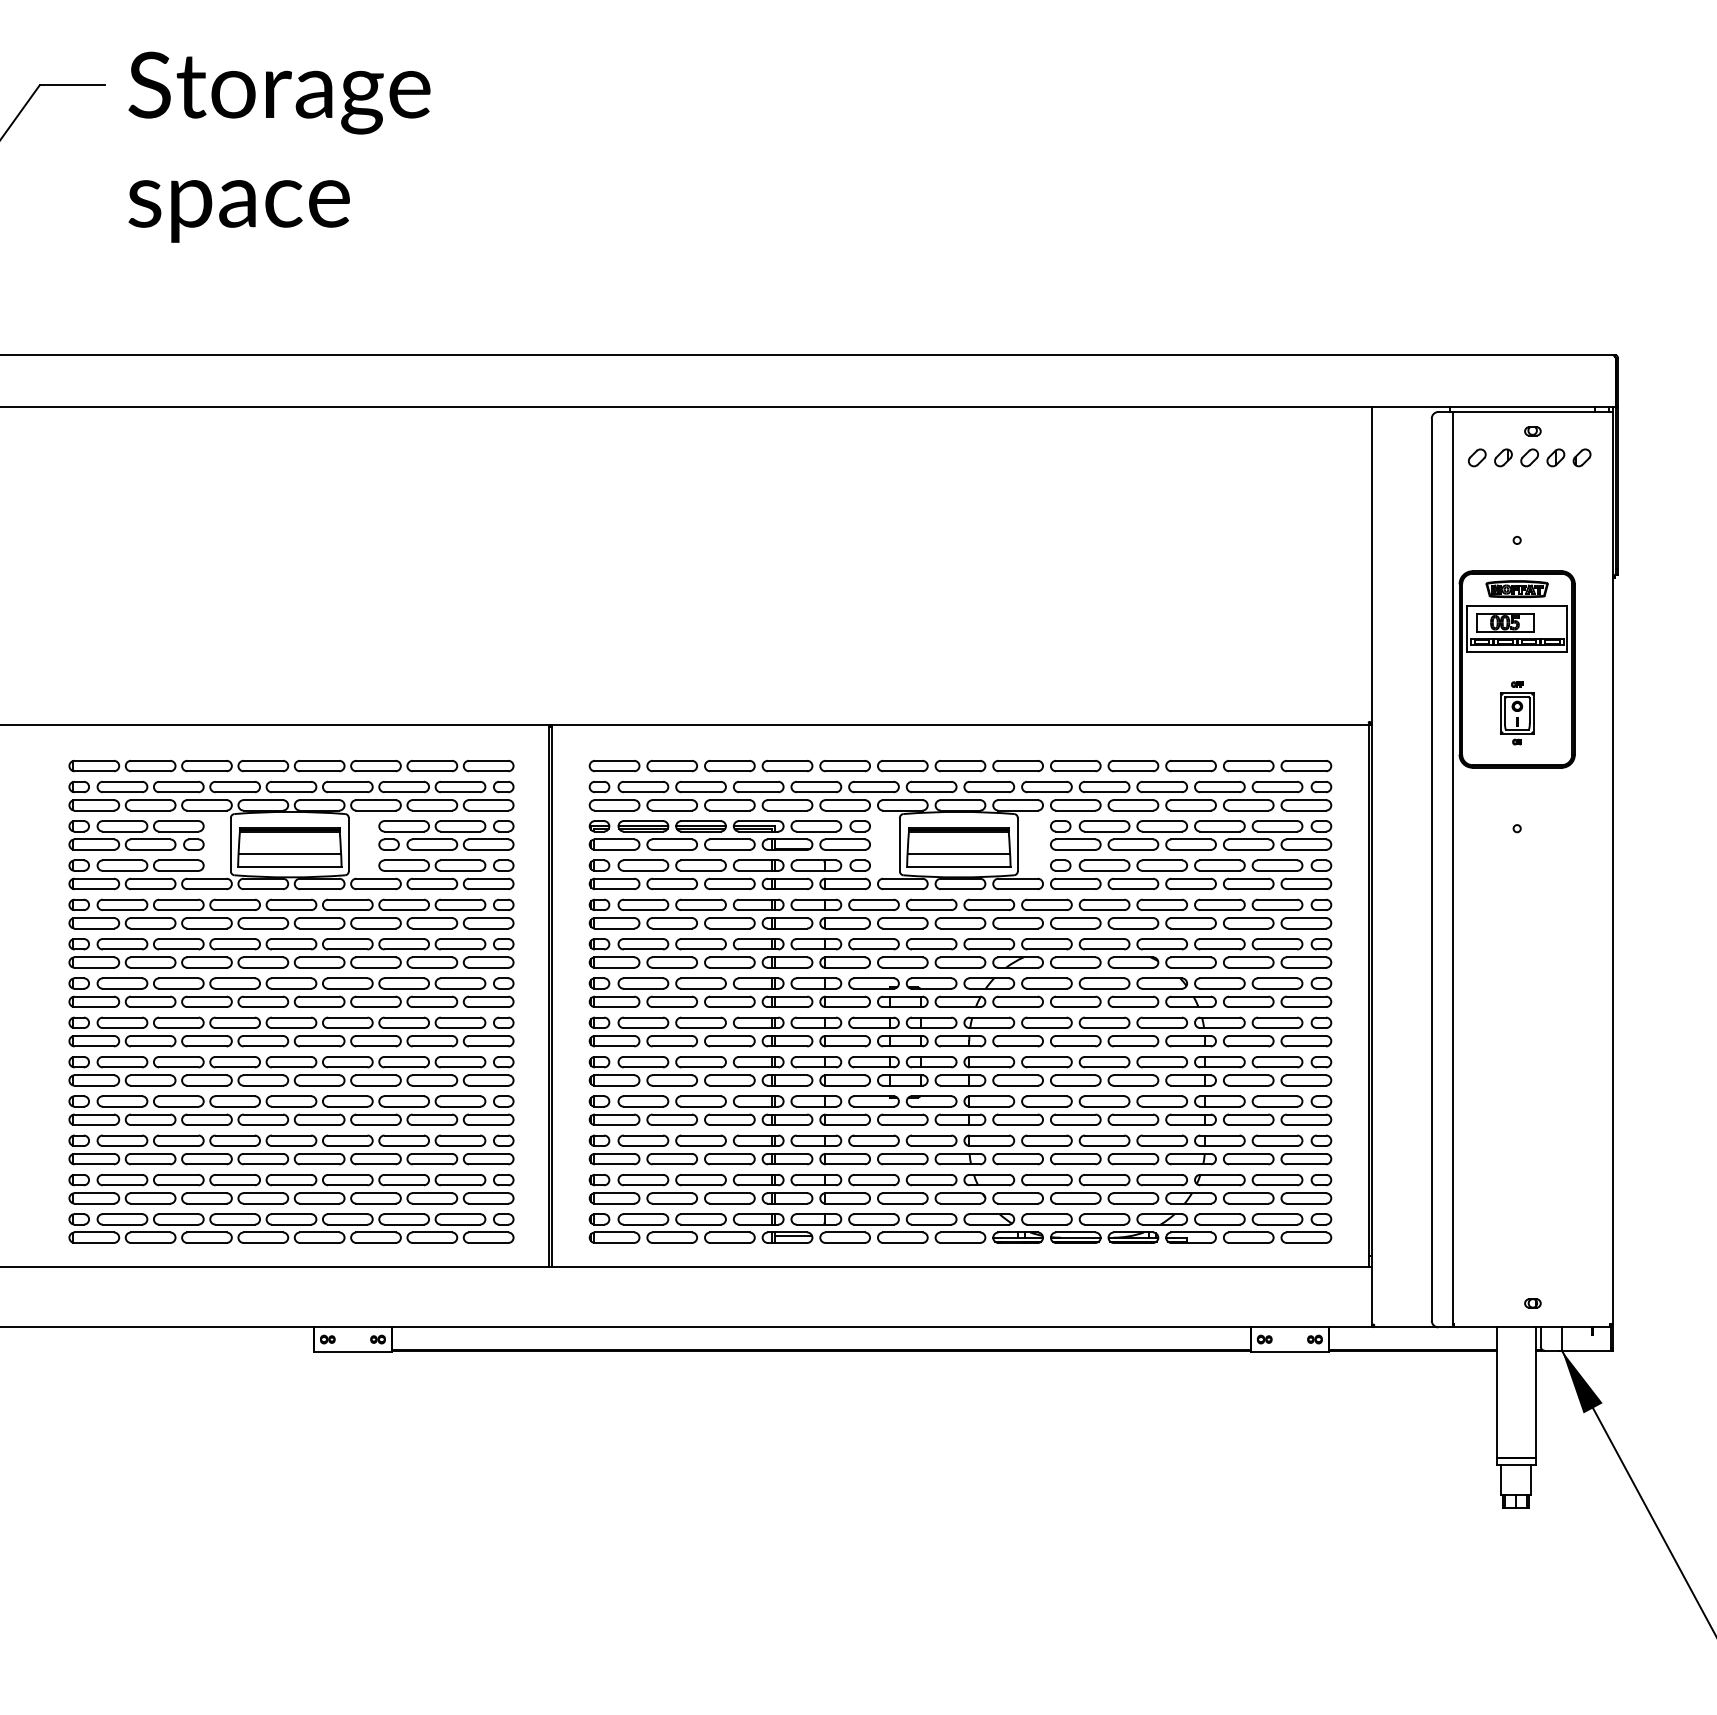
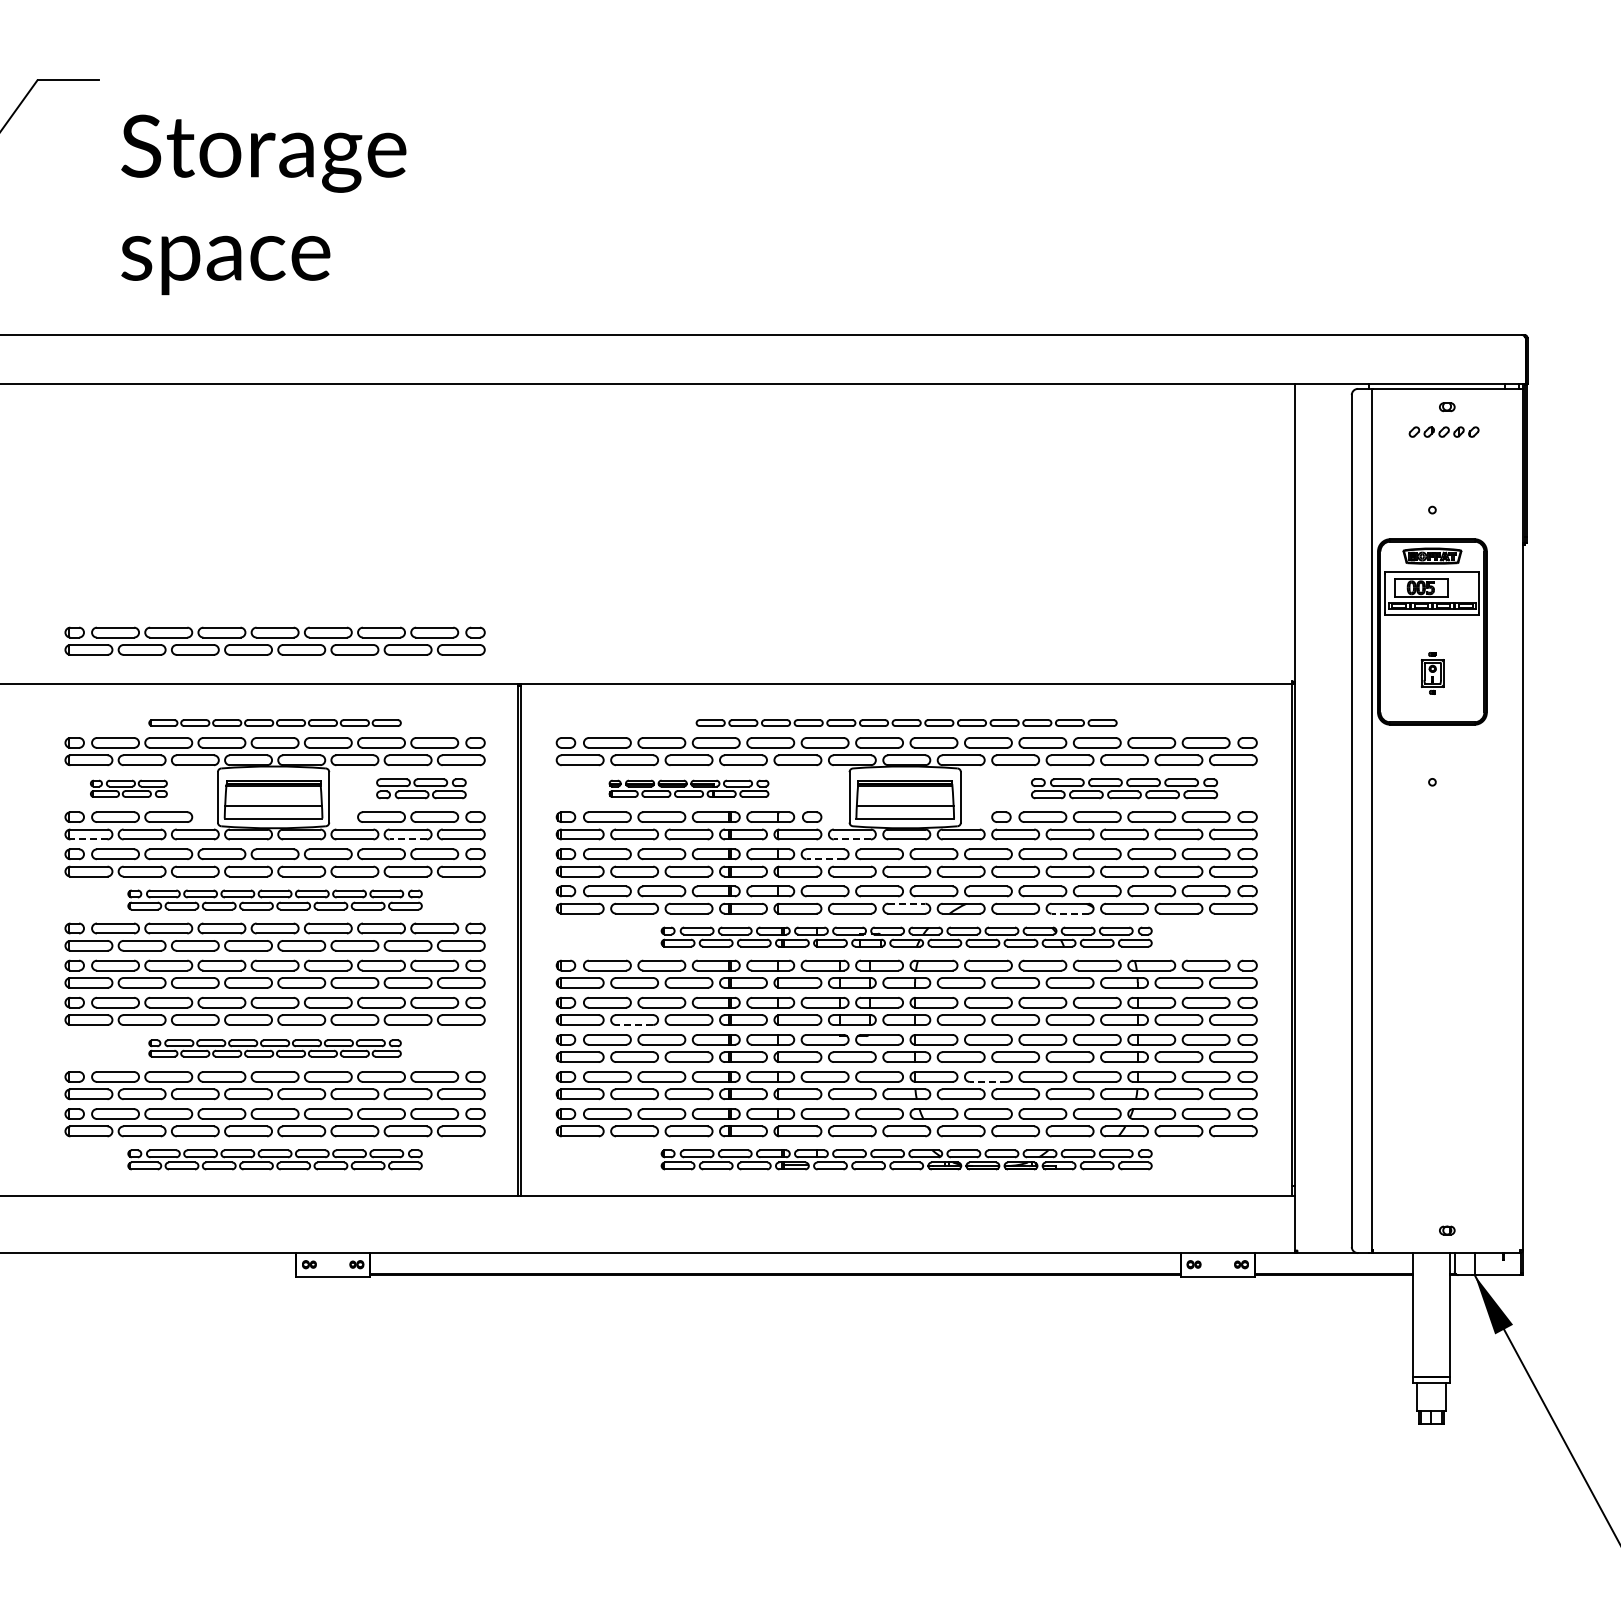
text: (279, 146) -> (263, 204), moved
part: (1528, 457) -> (1443, 431), size x0.6
part: (290, 678) -> (274, 640), added
part: (1517, 713) -> (1432, 673), size x0.7
part: (290, 765) -> (274, 722), size x0.6
part: (960, 765) -> (906, 722), size x0.6
part: (136, 835) -> (128, 788), size x0.6
part: (446, 835) -> (421, 788), size x0.7
part: (729, 835) -> (688, 788), size x0.6
part: (1191, 835) -> (1124, 788), size x0.7
line: (93, 889) -> (88, 839), solid -> dashed
line: (432, 889) -> (408, 839), solid -> dashed
line: (902, 889) -> (852, 839), solid -> dashed
line: (874, 910) -> (825, 859), solid -> dashed
part: (290, 952) -> (274, 899), size x0.7
line: (960, 957) -> (906, 903), solid -> dashed
line: (1133, 967) -> (1070, 913), solid -> dashed
part: (960, 992) -> (906, 936), size x0.7
line: (672, 1086) -> (634, 1025), solid -> dashed
part: (290, 1110) -> (274, 1048), size x0.6
line: (1047, 1145) -> (988, 1081), solid -> dashed
part: (290, 1228) -> (274, 1159), size x0.7
part: (960, 1228) -> (906, 1159), size x0.7

